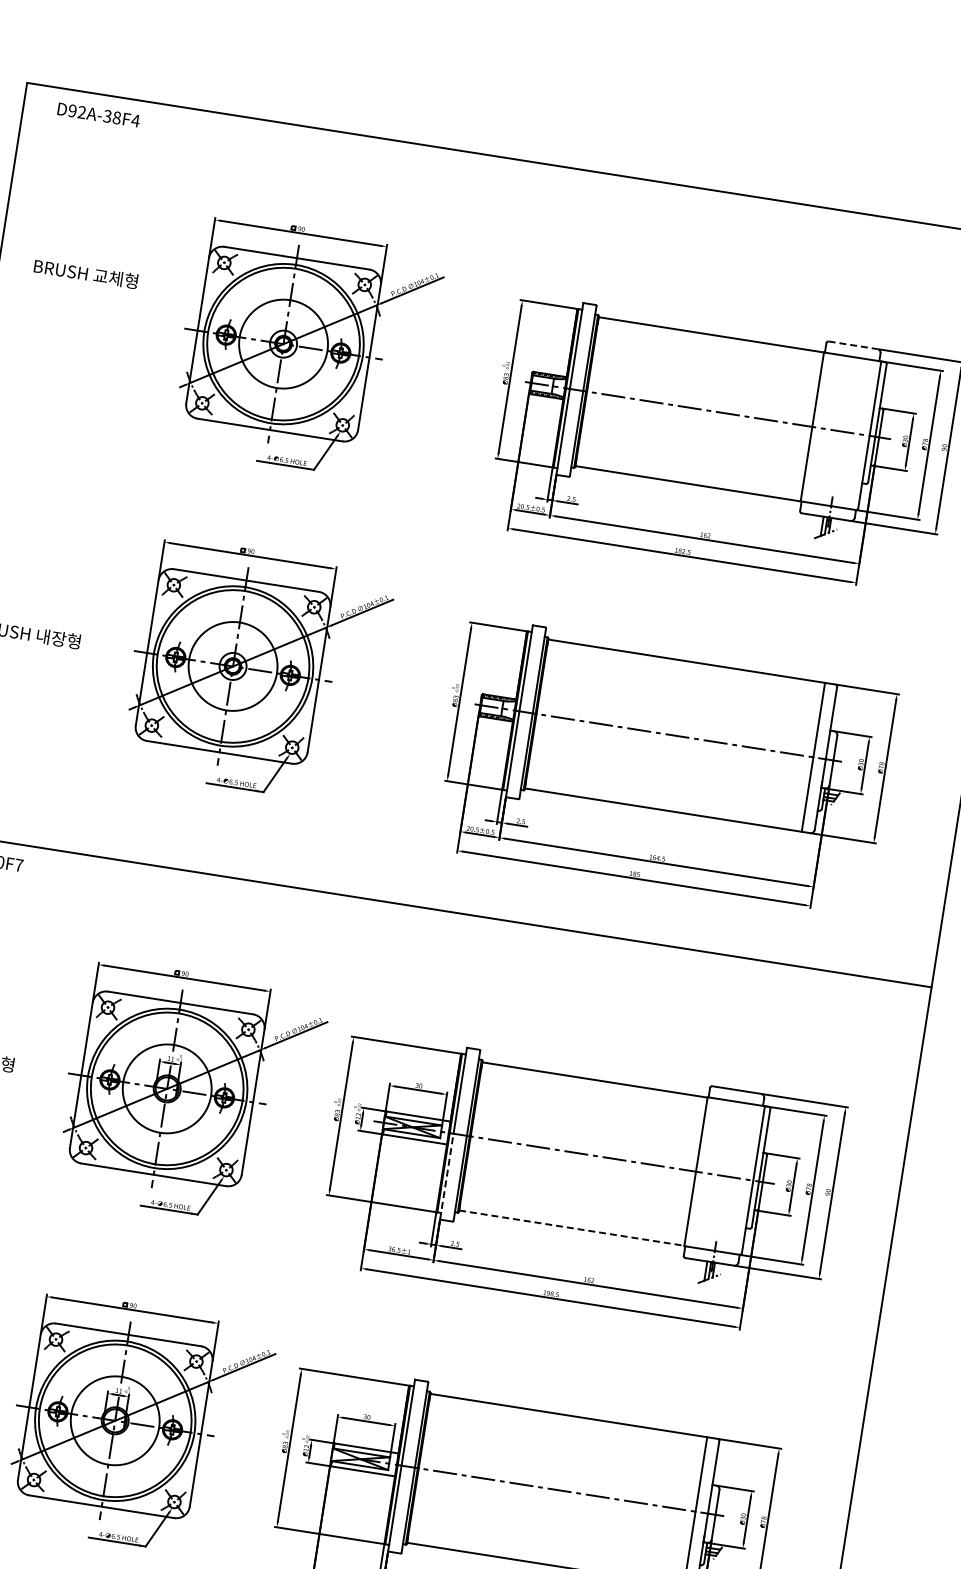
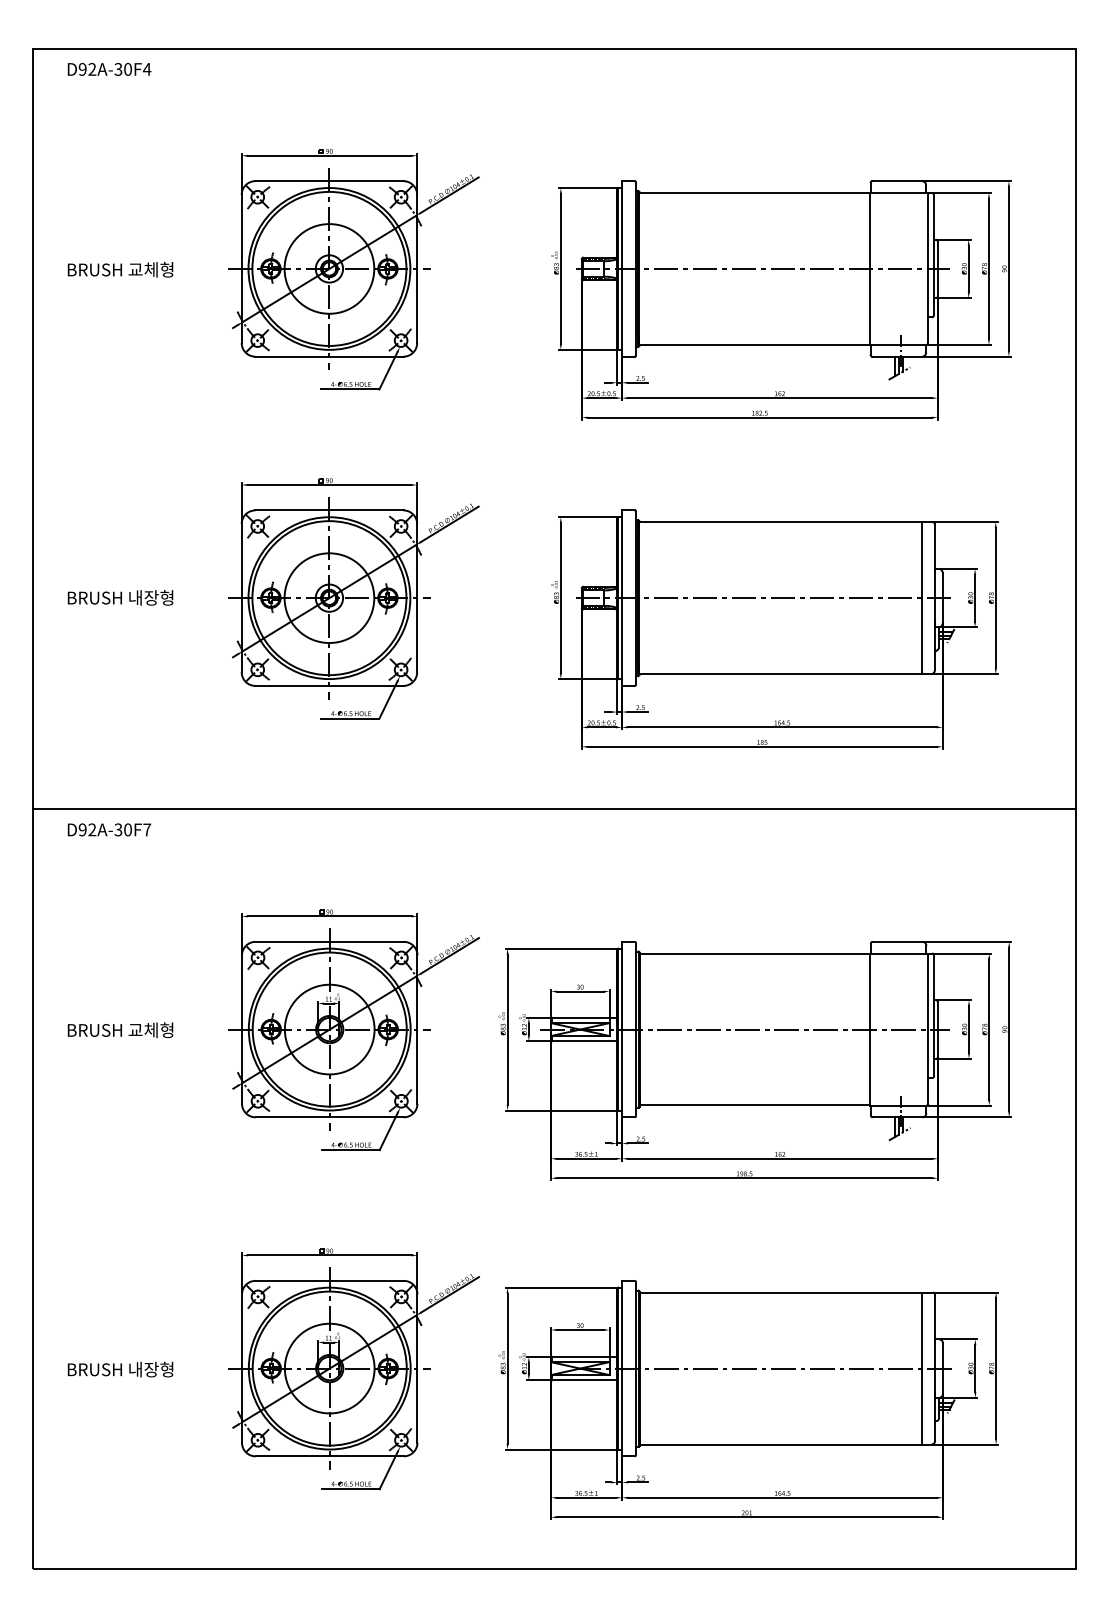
text: (116, 117) -> (127, 69), D92A-38F4 -> D92A-30F4
text: (86, 273) -> (120, 269), moved
line: (853, 345) -> (897, 181), dashed -> solid
line: (447, 1176) -> (622, 1073), dashed -> solid
line: (572, 1228) -> (755, 1105), dashed -> solid

